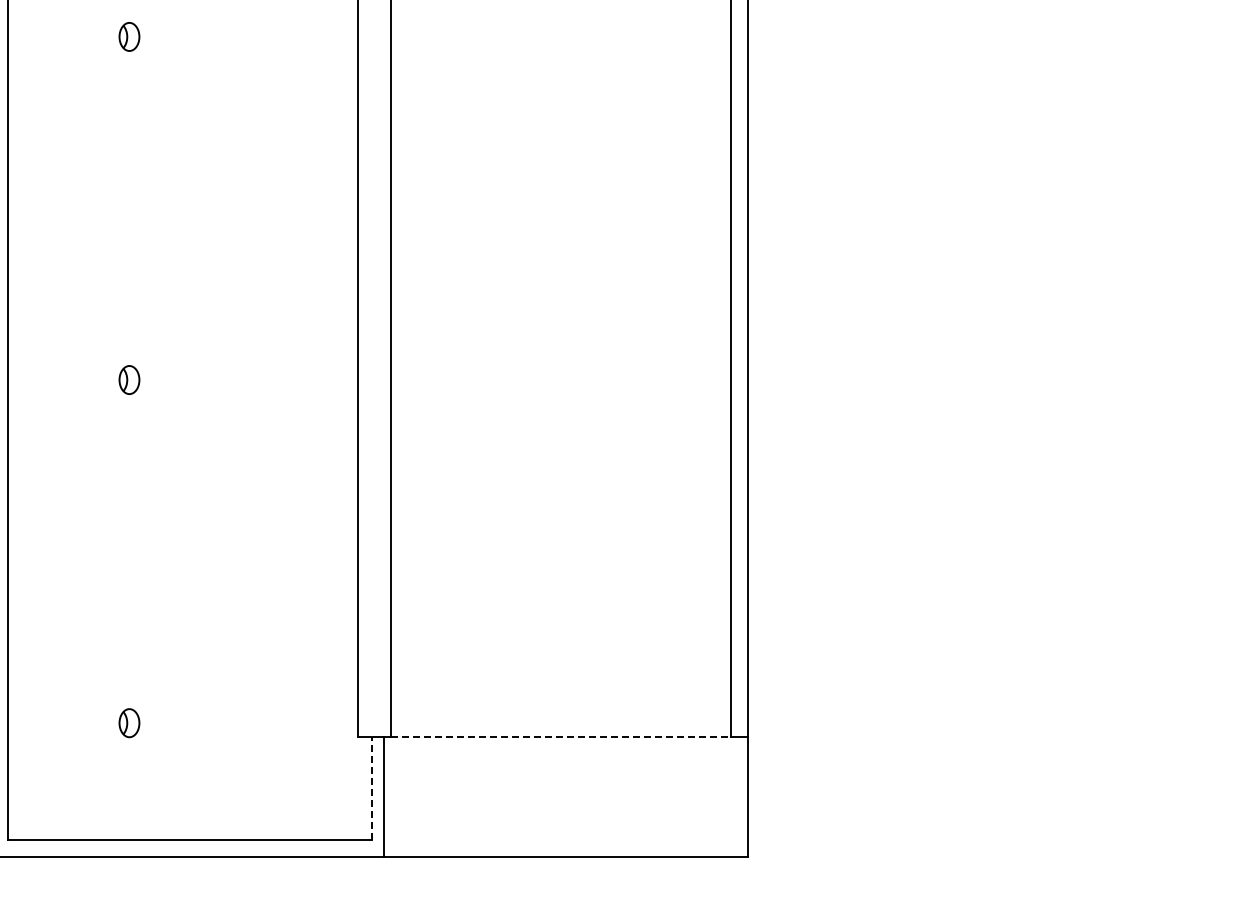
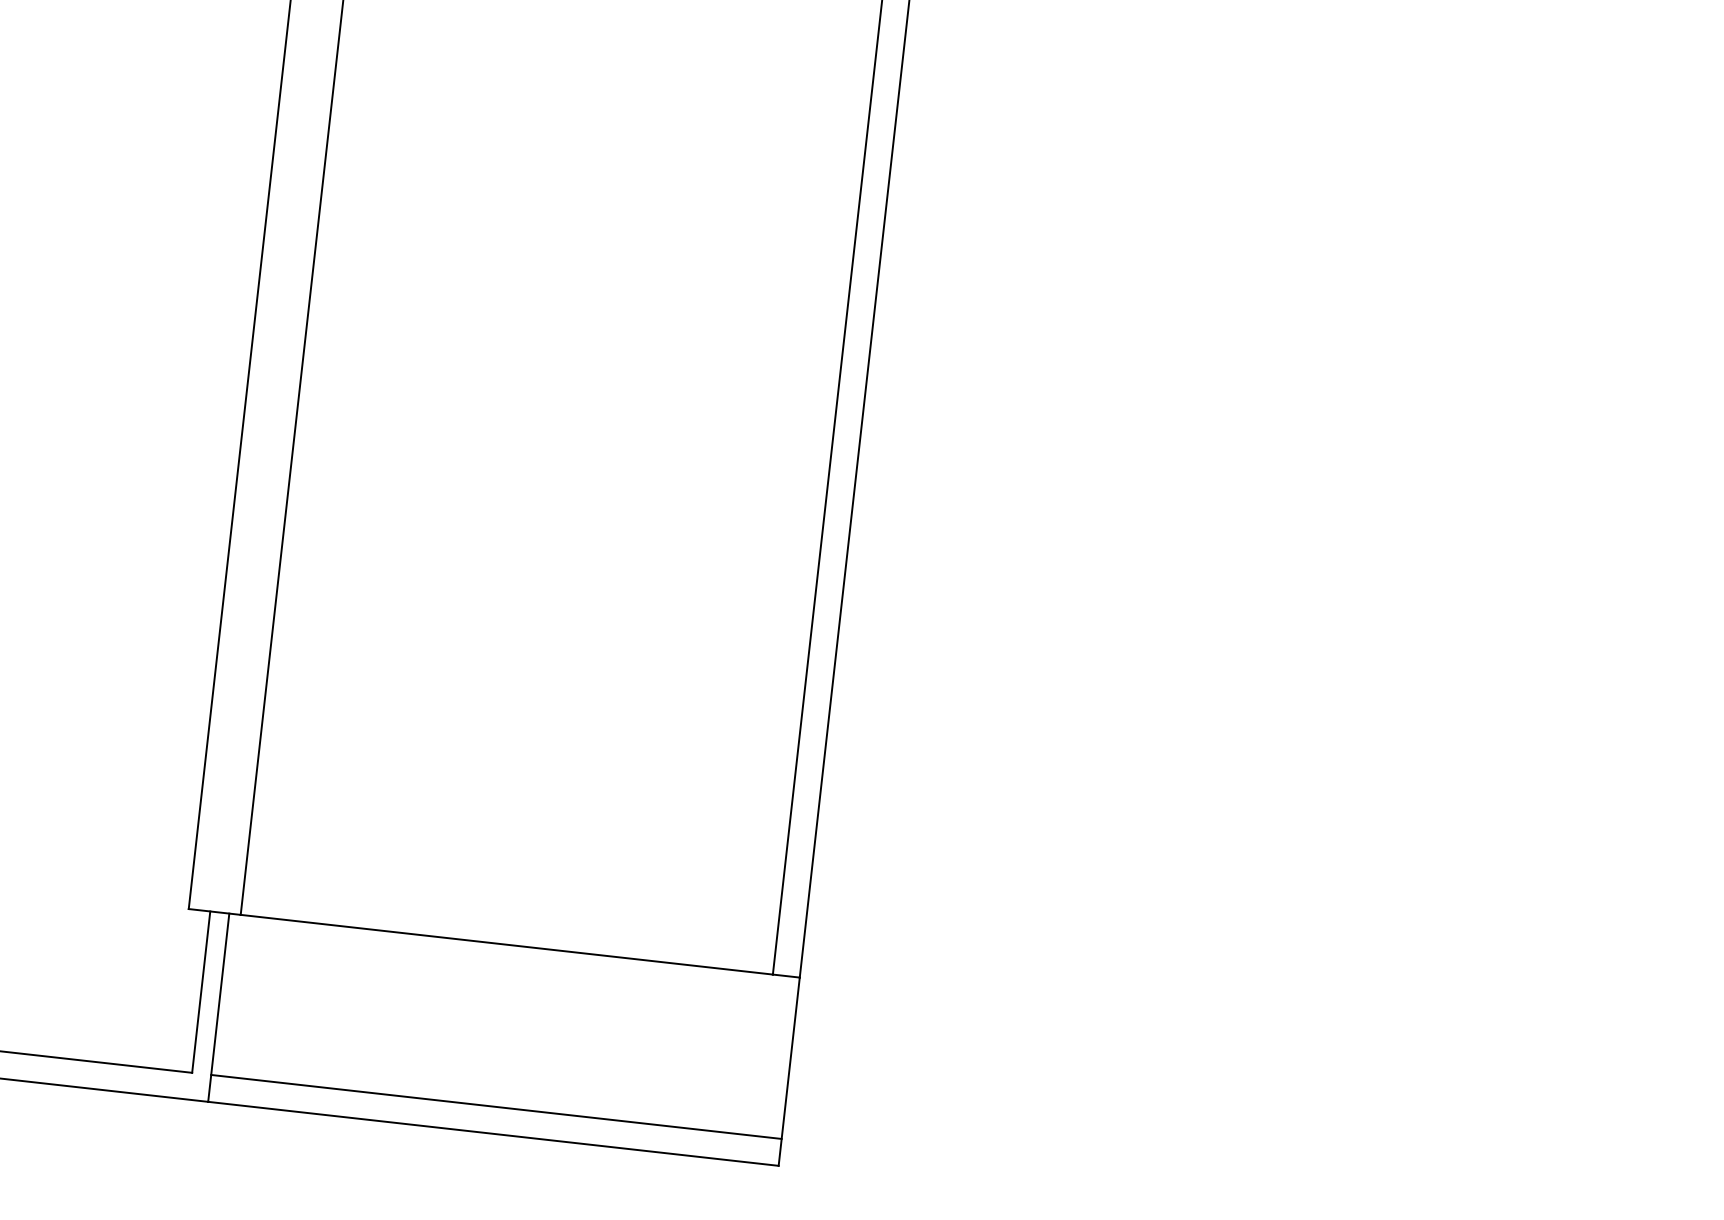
line: (561, 736) -> (507, 944), dashed -> solid
line: (372, 787) -> (202, 990), dashed -> solid
line: (566, 839) -> (497, 1106), added

